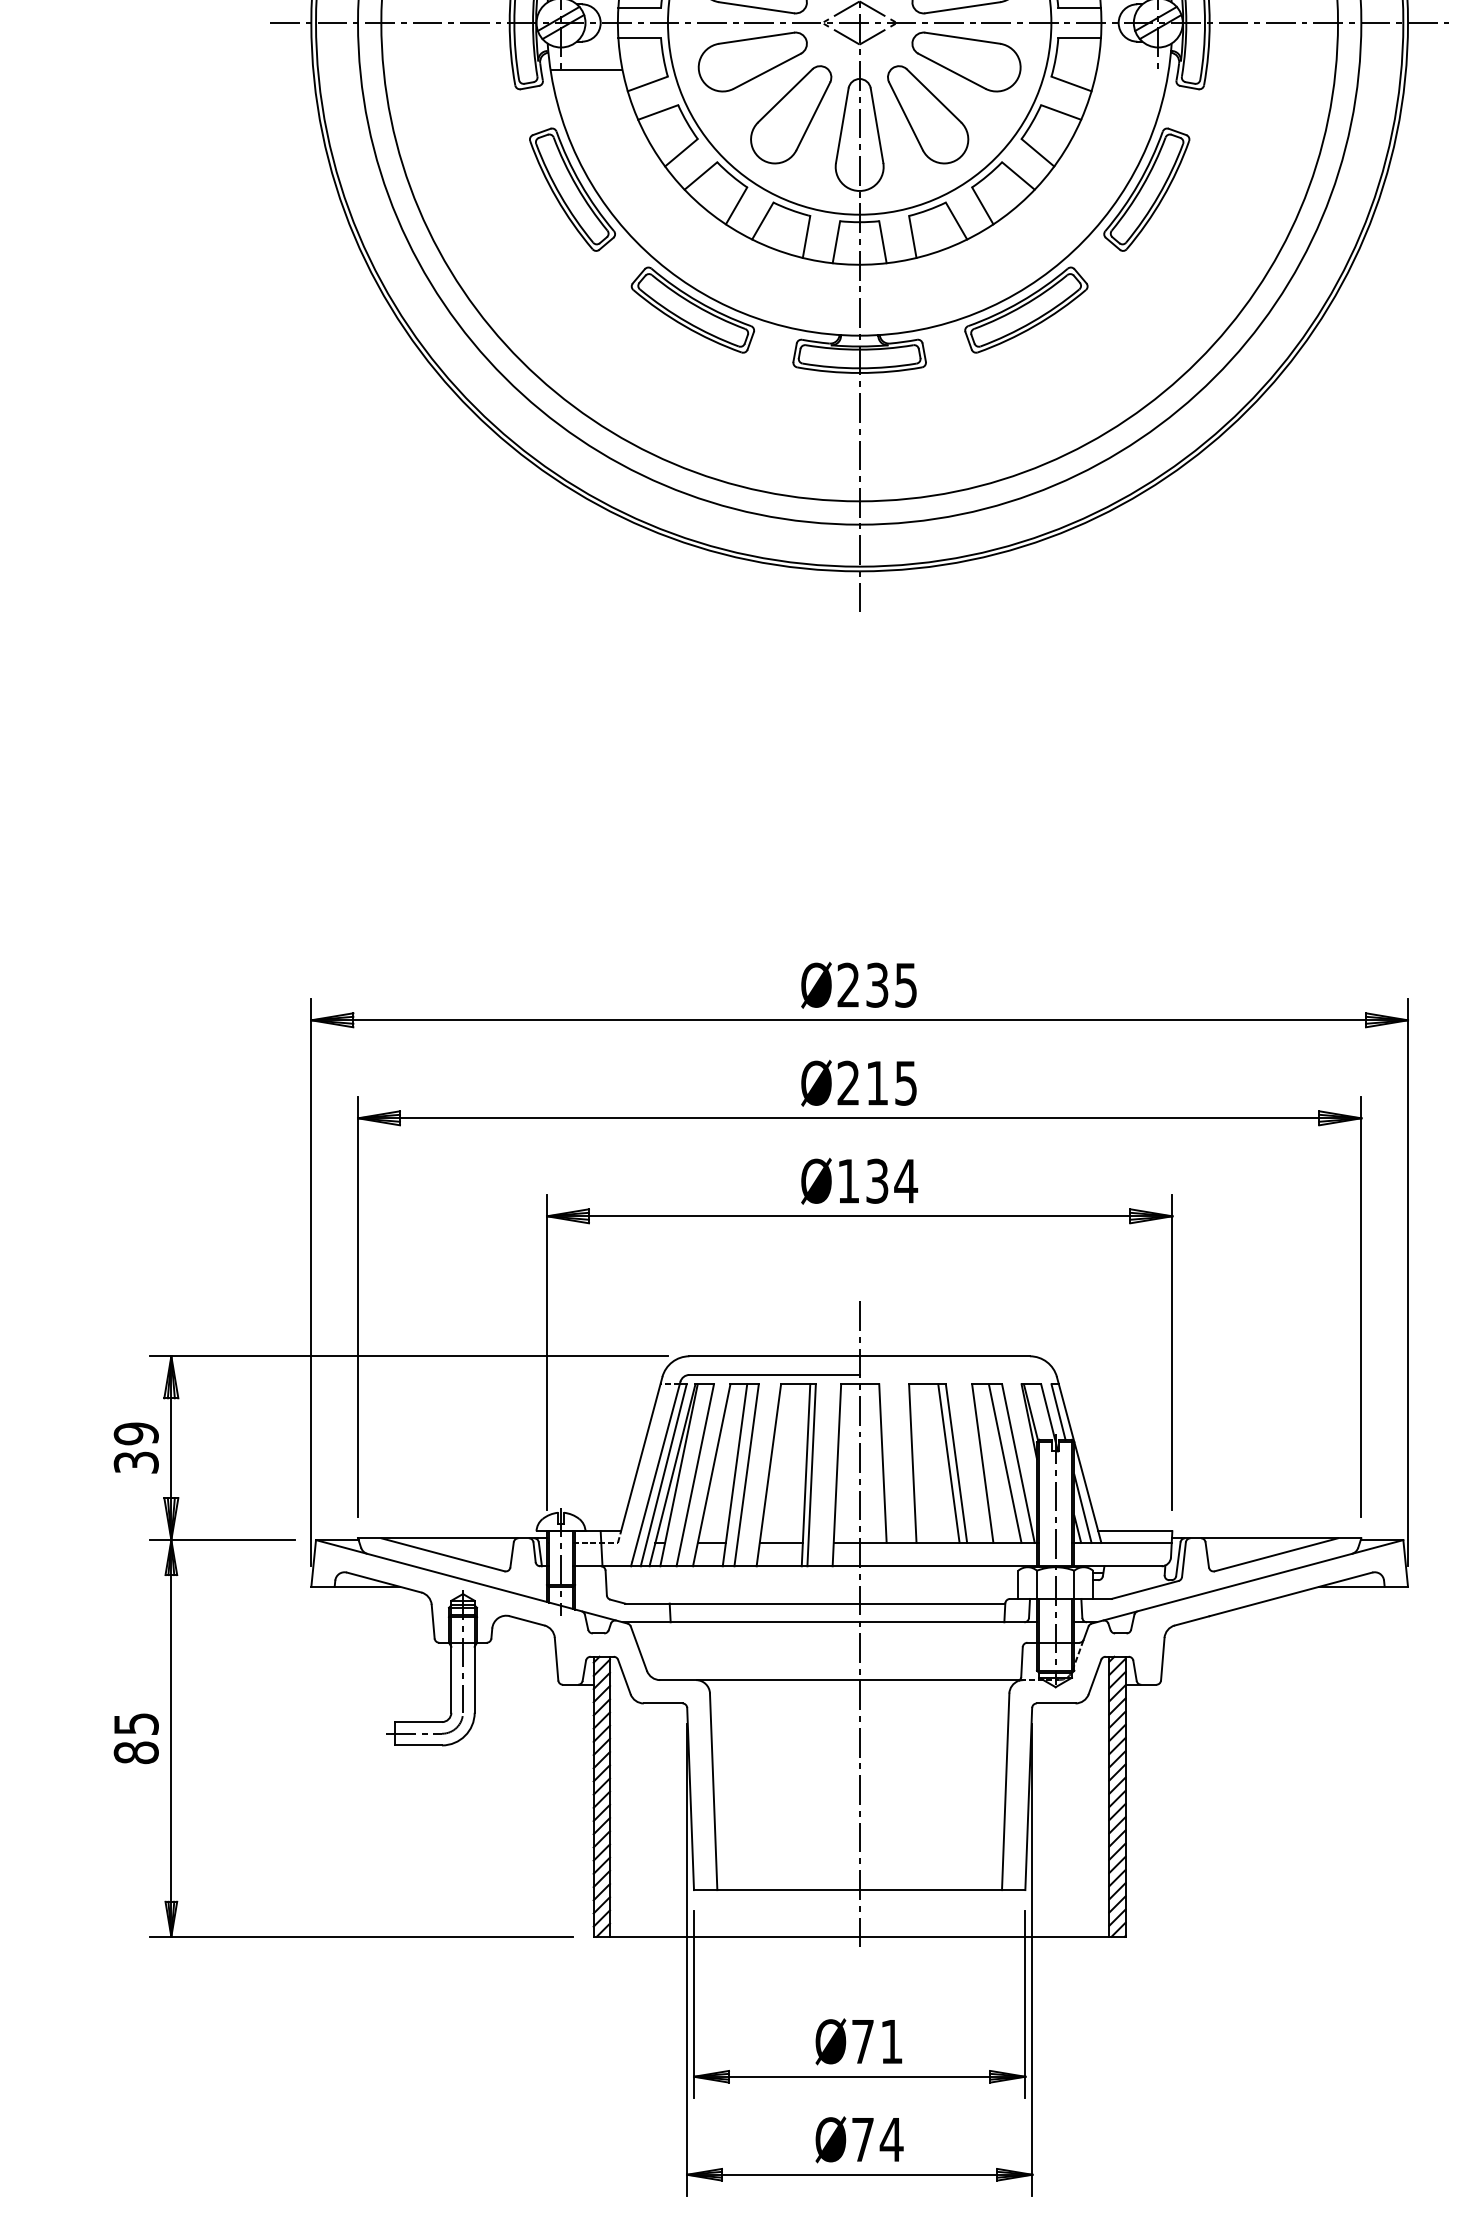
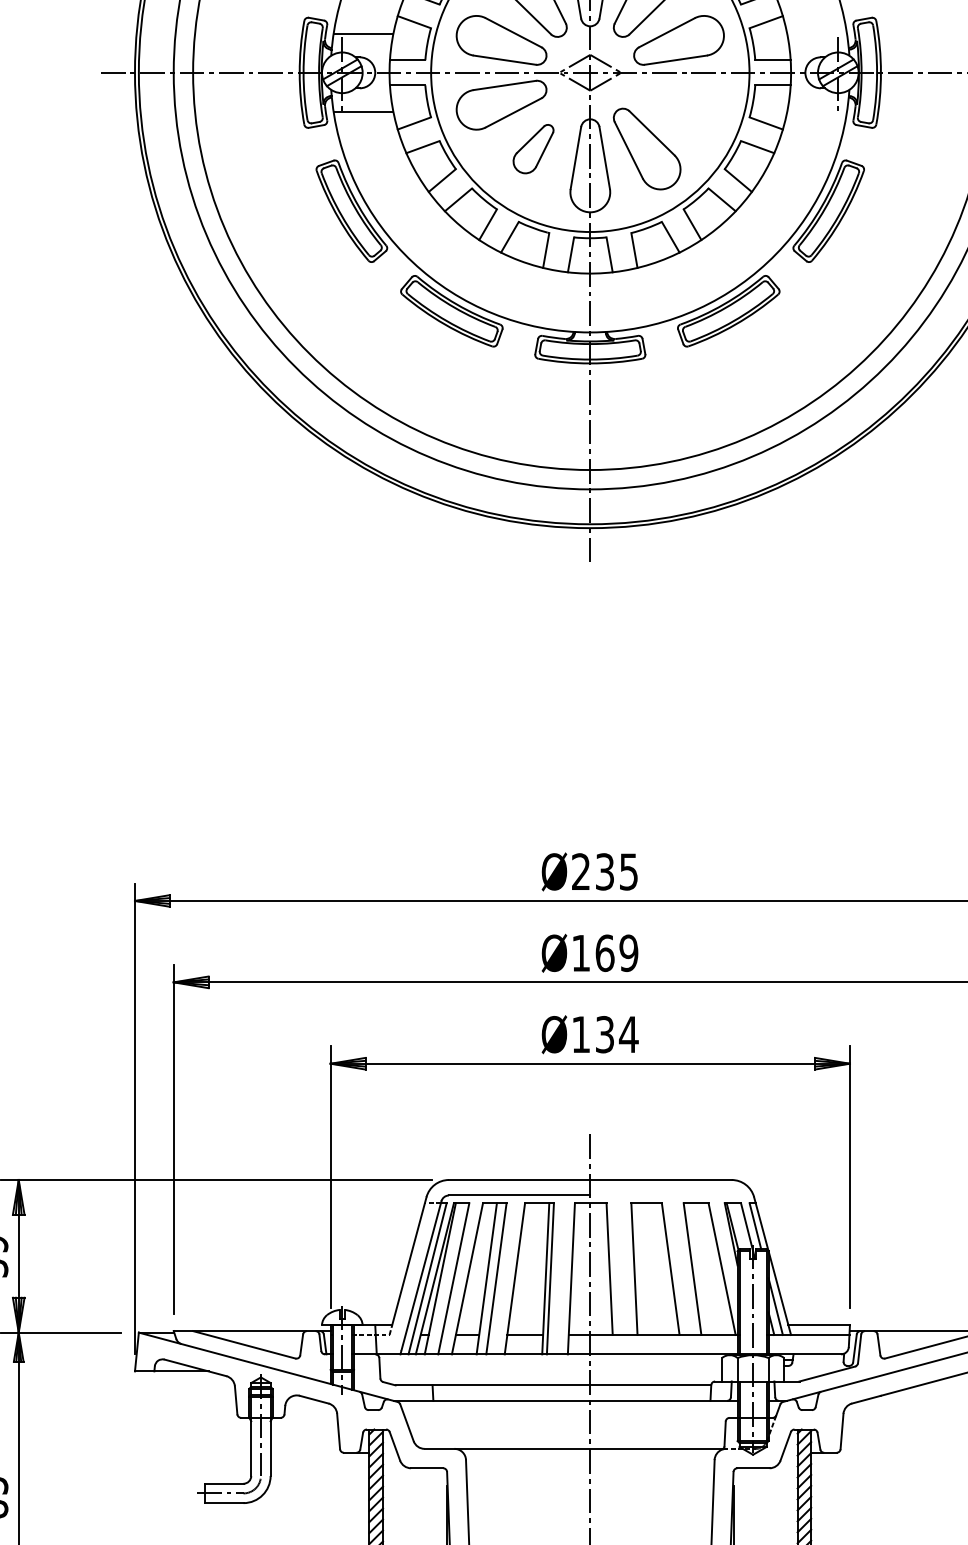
part: (966, 61) -> (679, 104), removed
part: (791, 114) -> (533, 148), size x0.6
text: (877, 1082) -> (605, 952), Ø215 -> Ø169
line: (948, 1463) -> (664, 1269), removed
line: (1004, 1463) -> (710, 1269), removed

